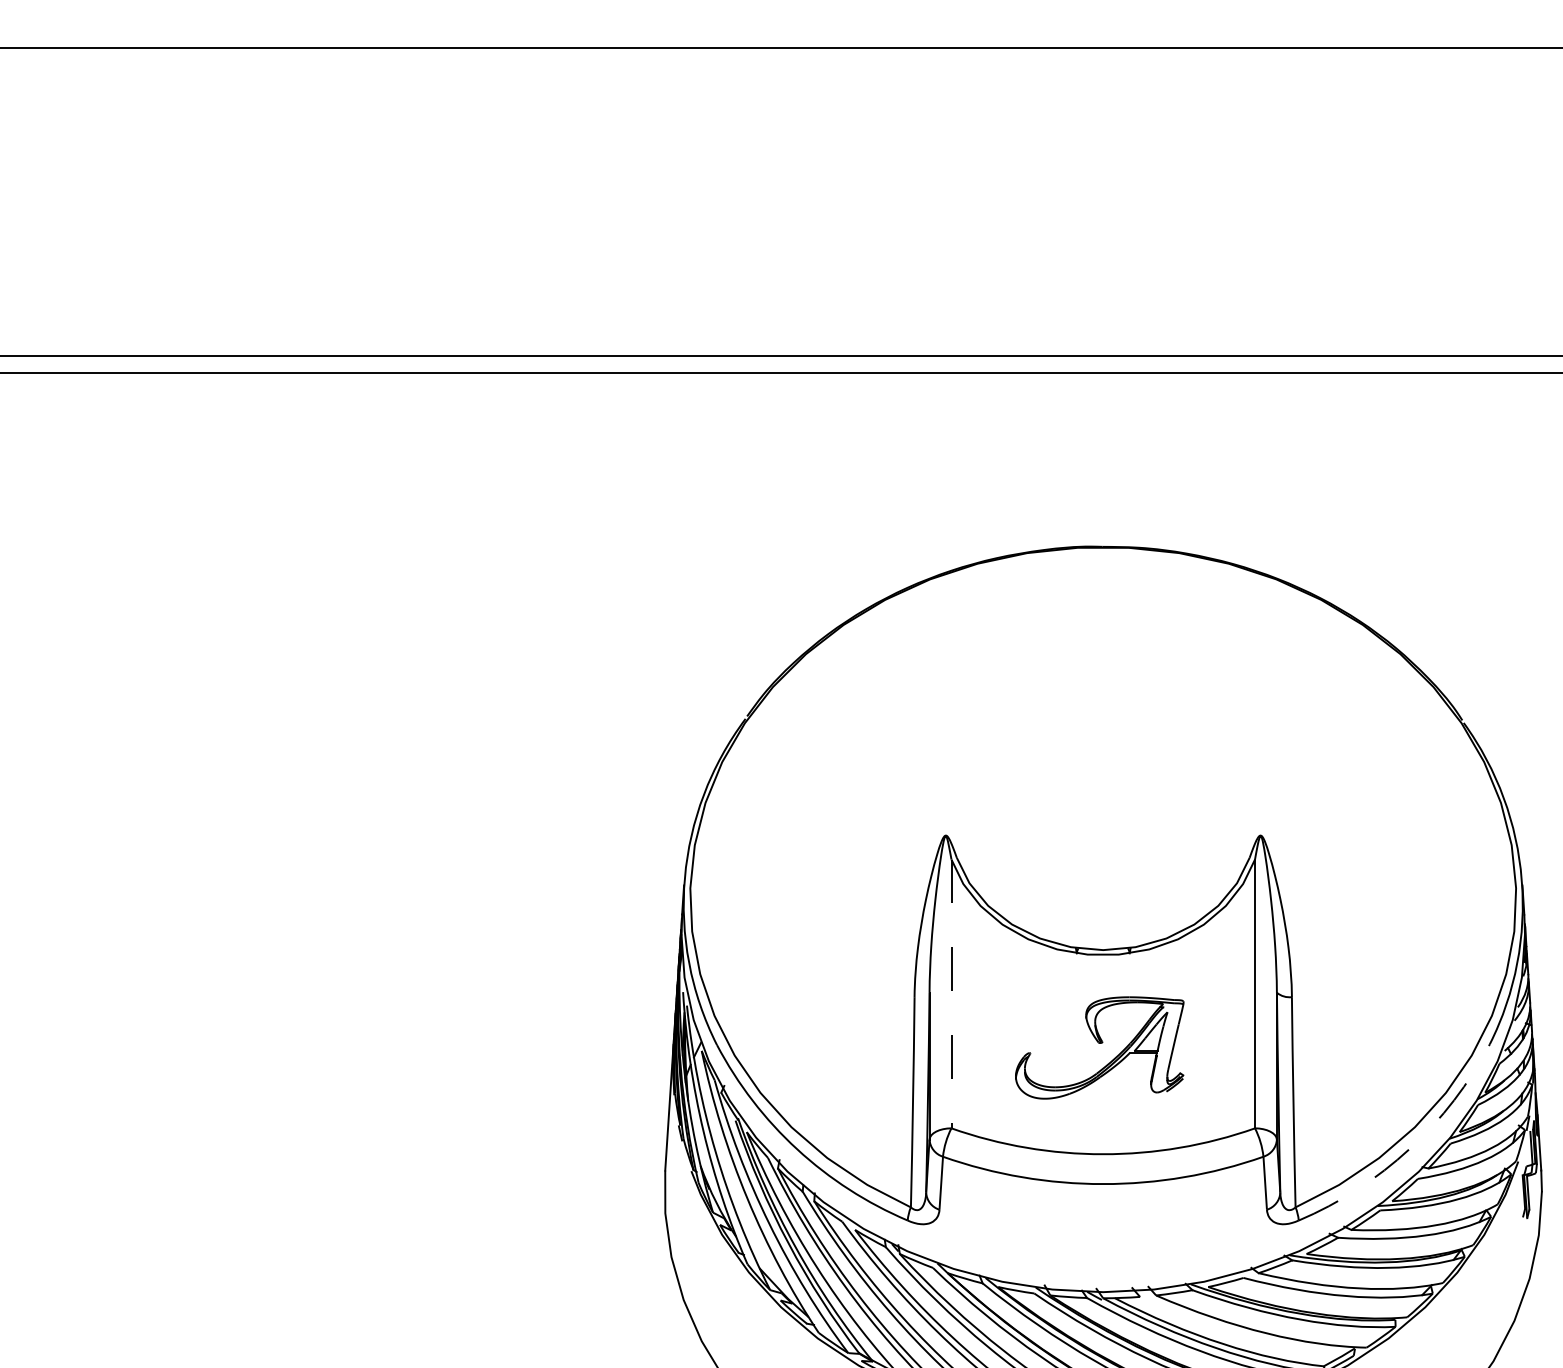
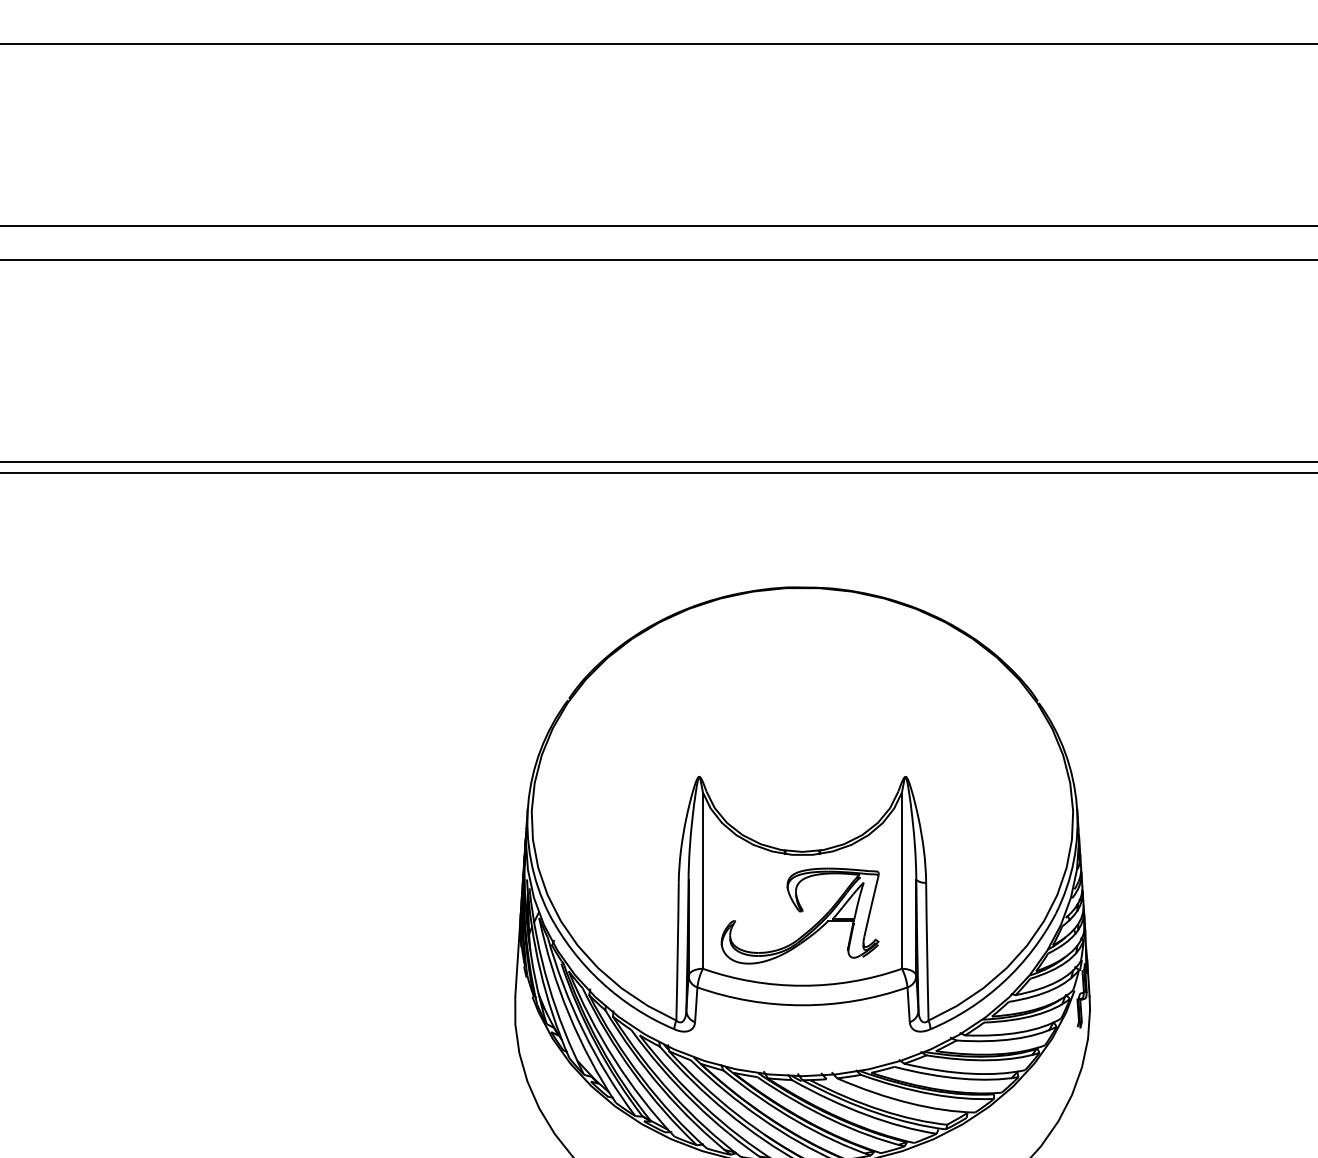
line: (950, 995) -> (702, 881), dashed -> solid
part: (1098, 1047) -> (799, 915), size x1.43
arc: (1409, 1149) -> (1003, 982), dashed -> solid

